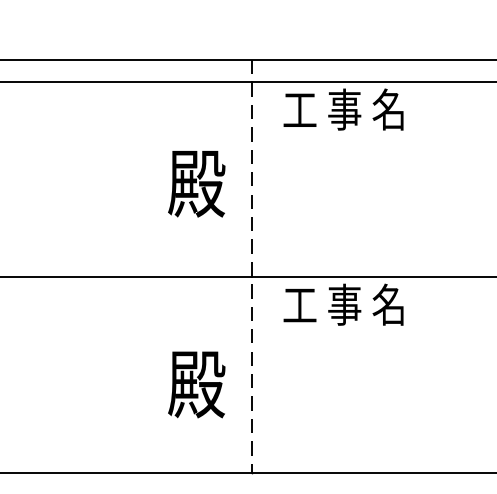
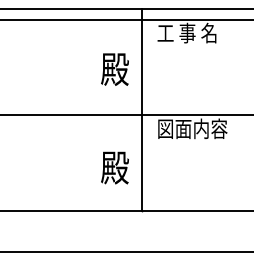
line: (252, 267) -> (142, 110), dashed -> solid
text: (354, 304) -> (192, 128), 工 事 名 -> 図面内容

